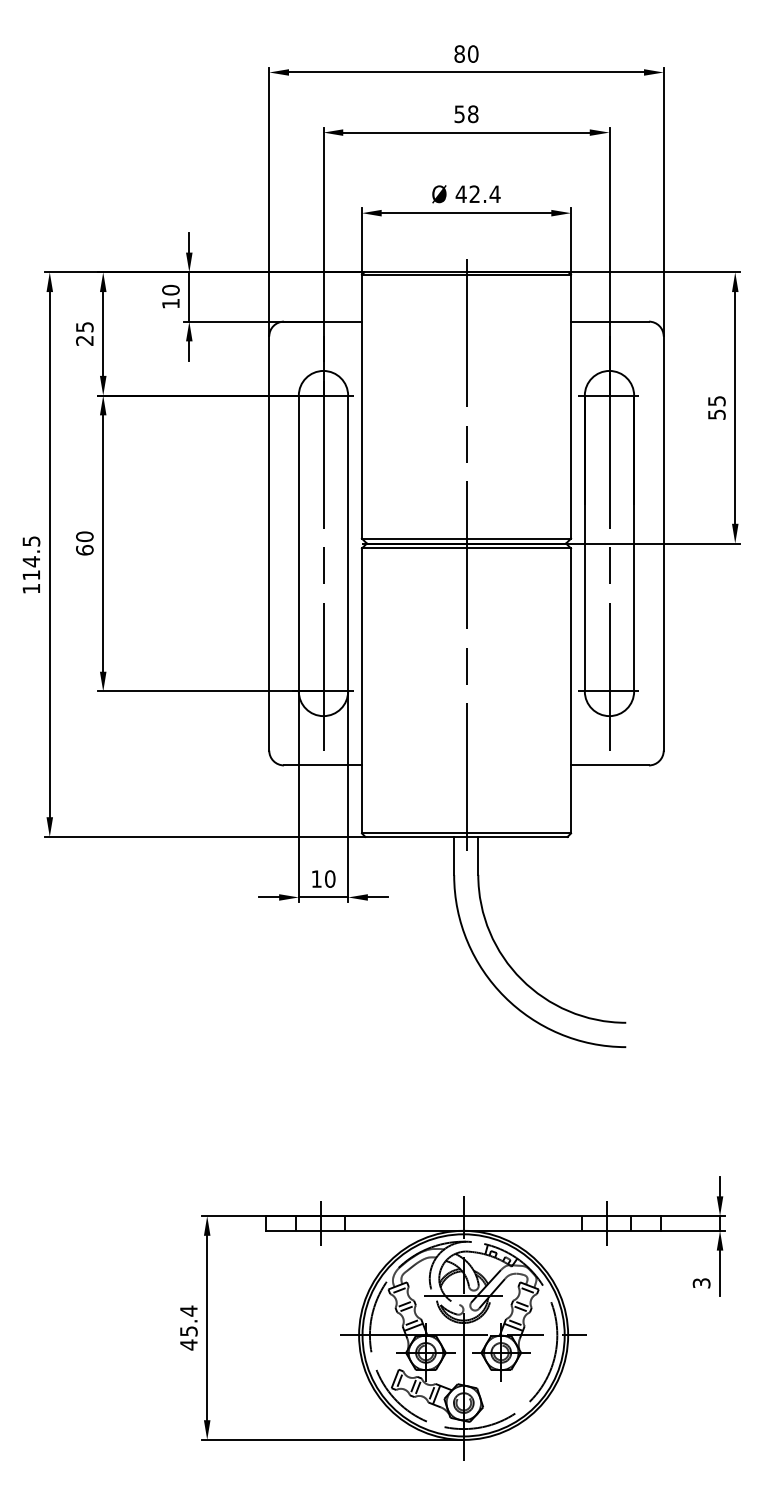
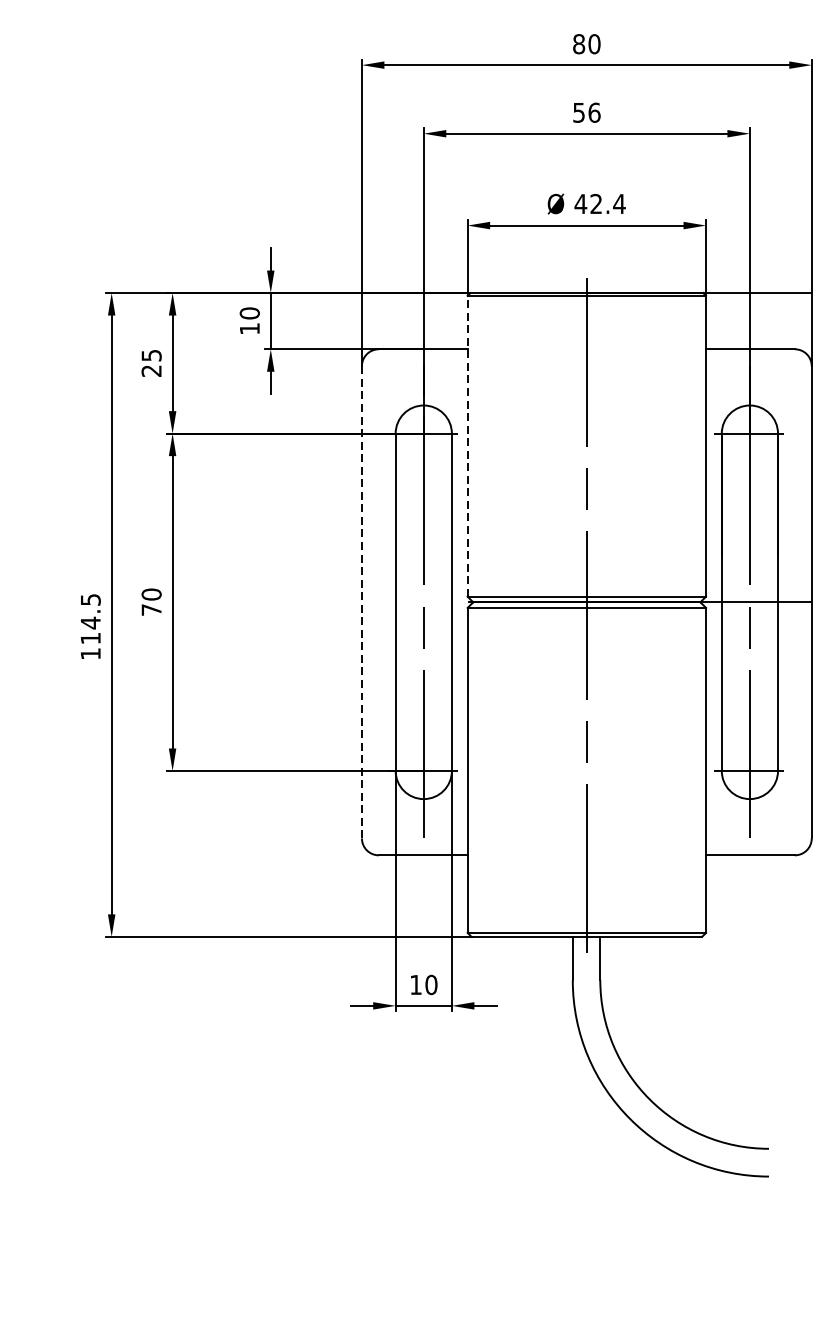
text: (473, 113) -> (594, 111), 58 -> 56
line: (361, 406) -> (467, 446), solid -> dashed
line: (269, 543) -> (362, 602), solid -> dashed
text: (84, 550) -> (151, 610), 60 -> 70

